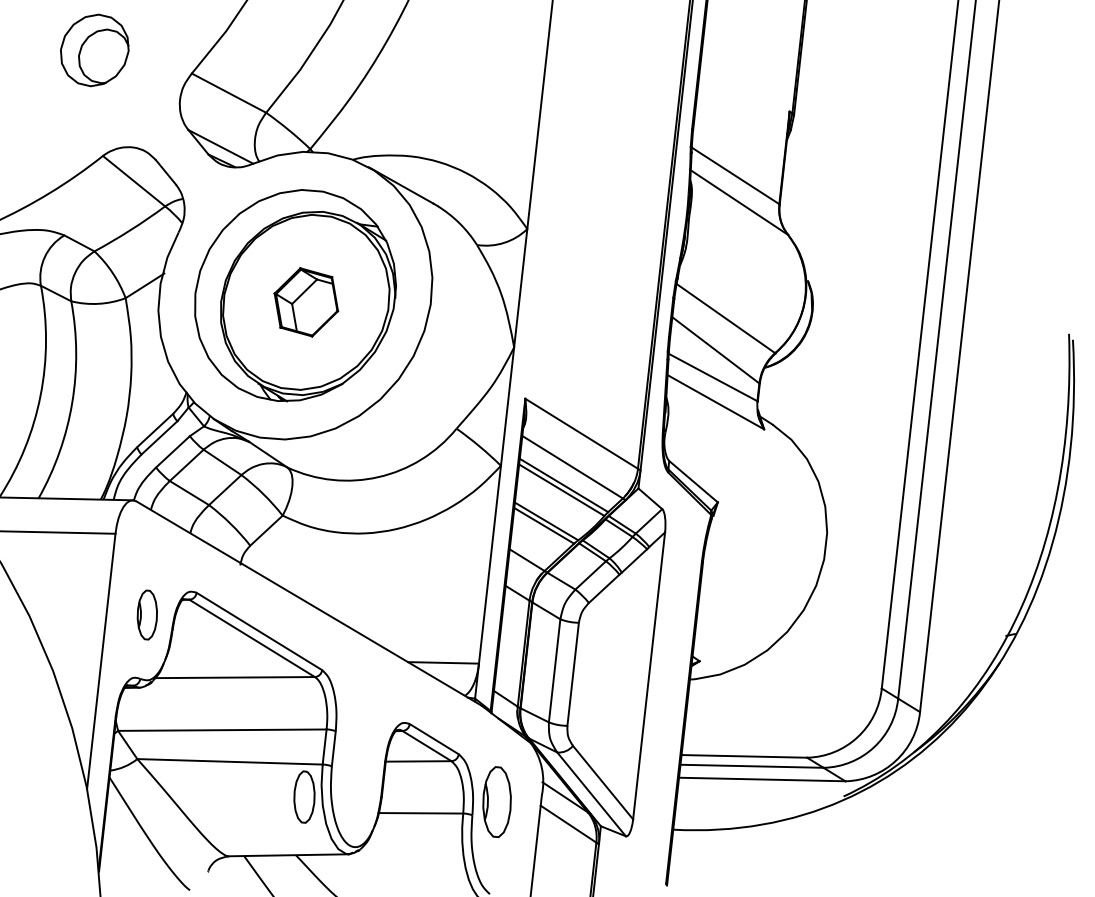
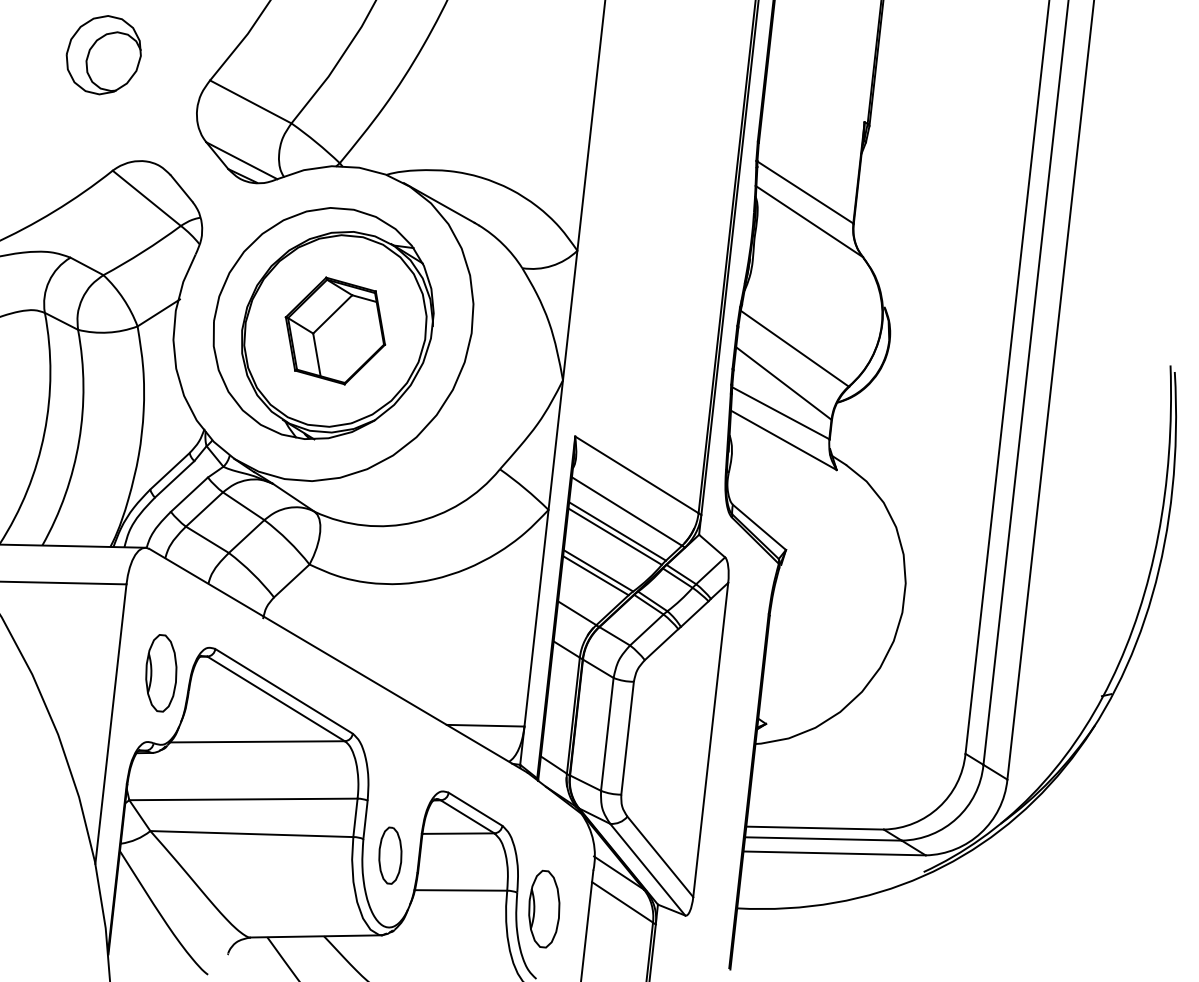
part: (306, 301) -> (335, 330), size x1.43
part: (147, 615) -> (161, 673), size x1.43
part: (304, 796) -> (390, 855), moved
part: (497, 801) -> (544, 908), moved

